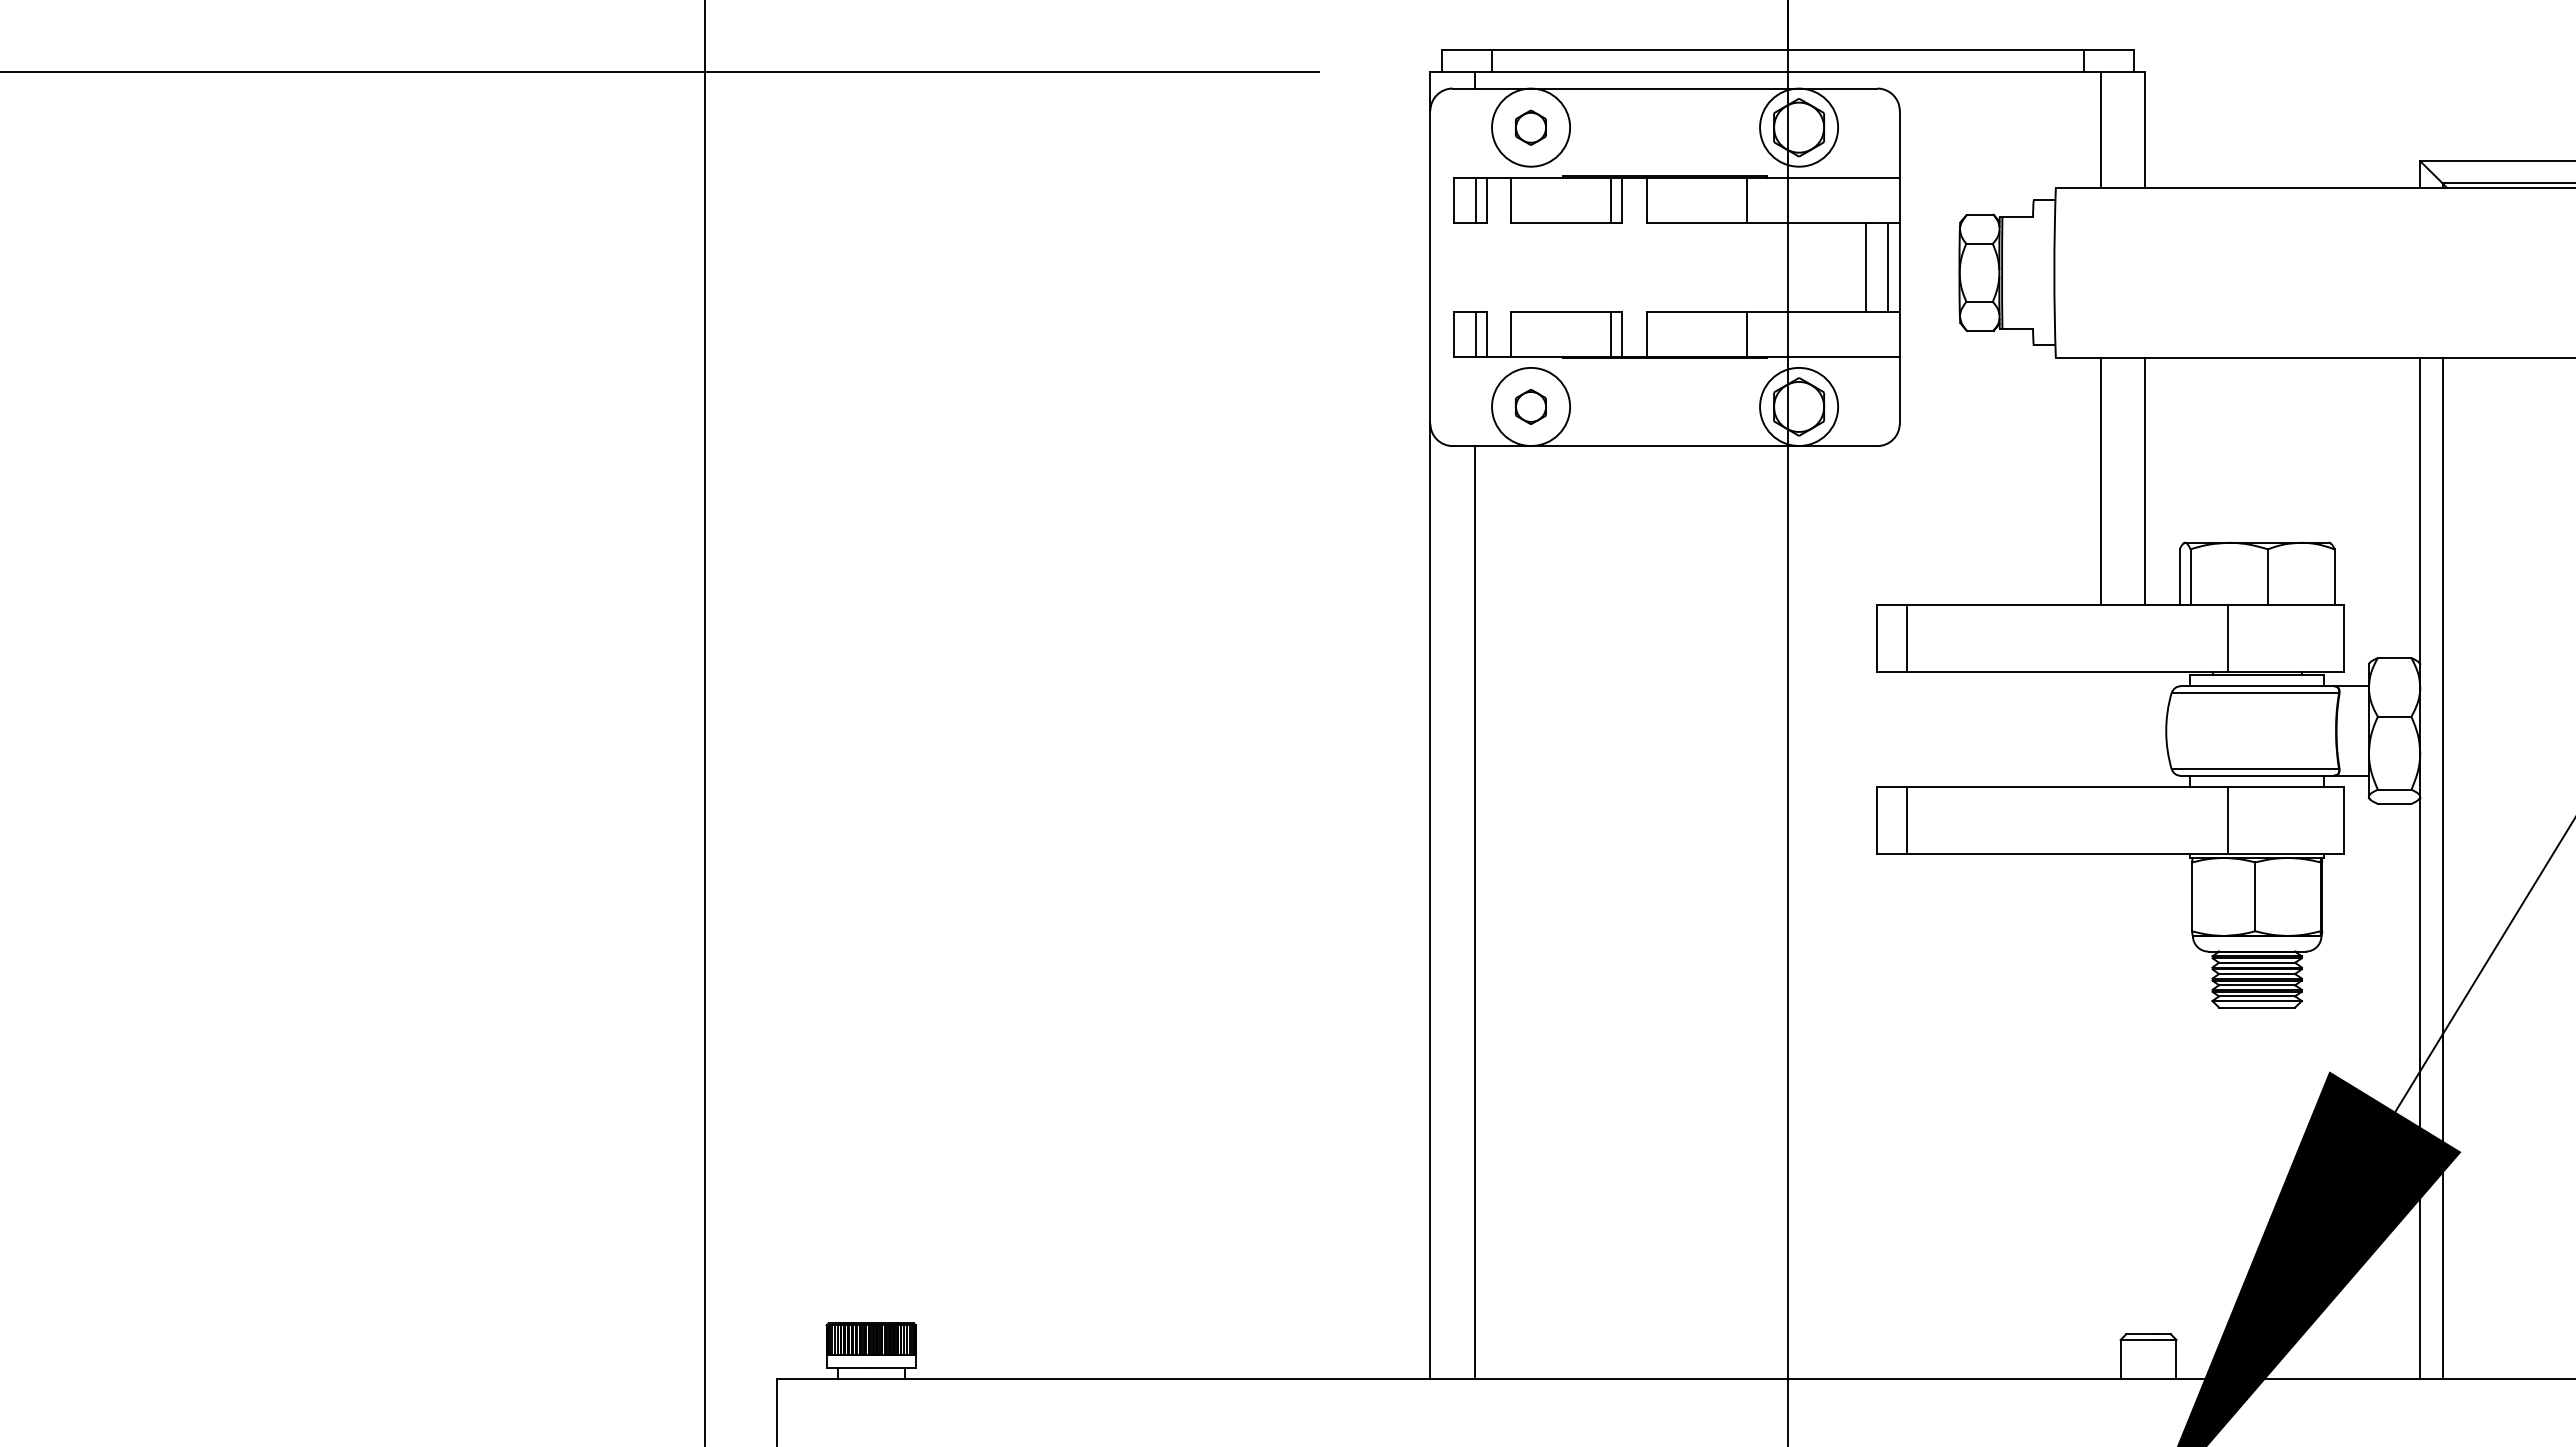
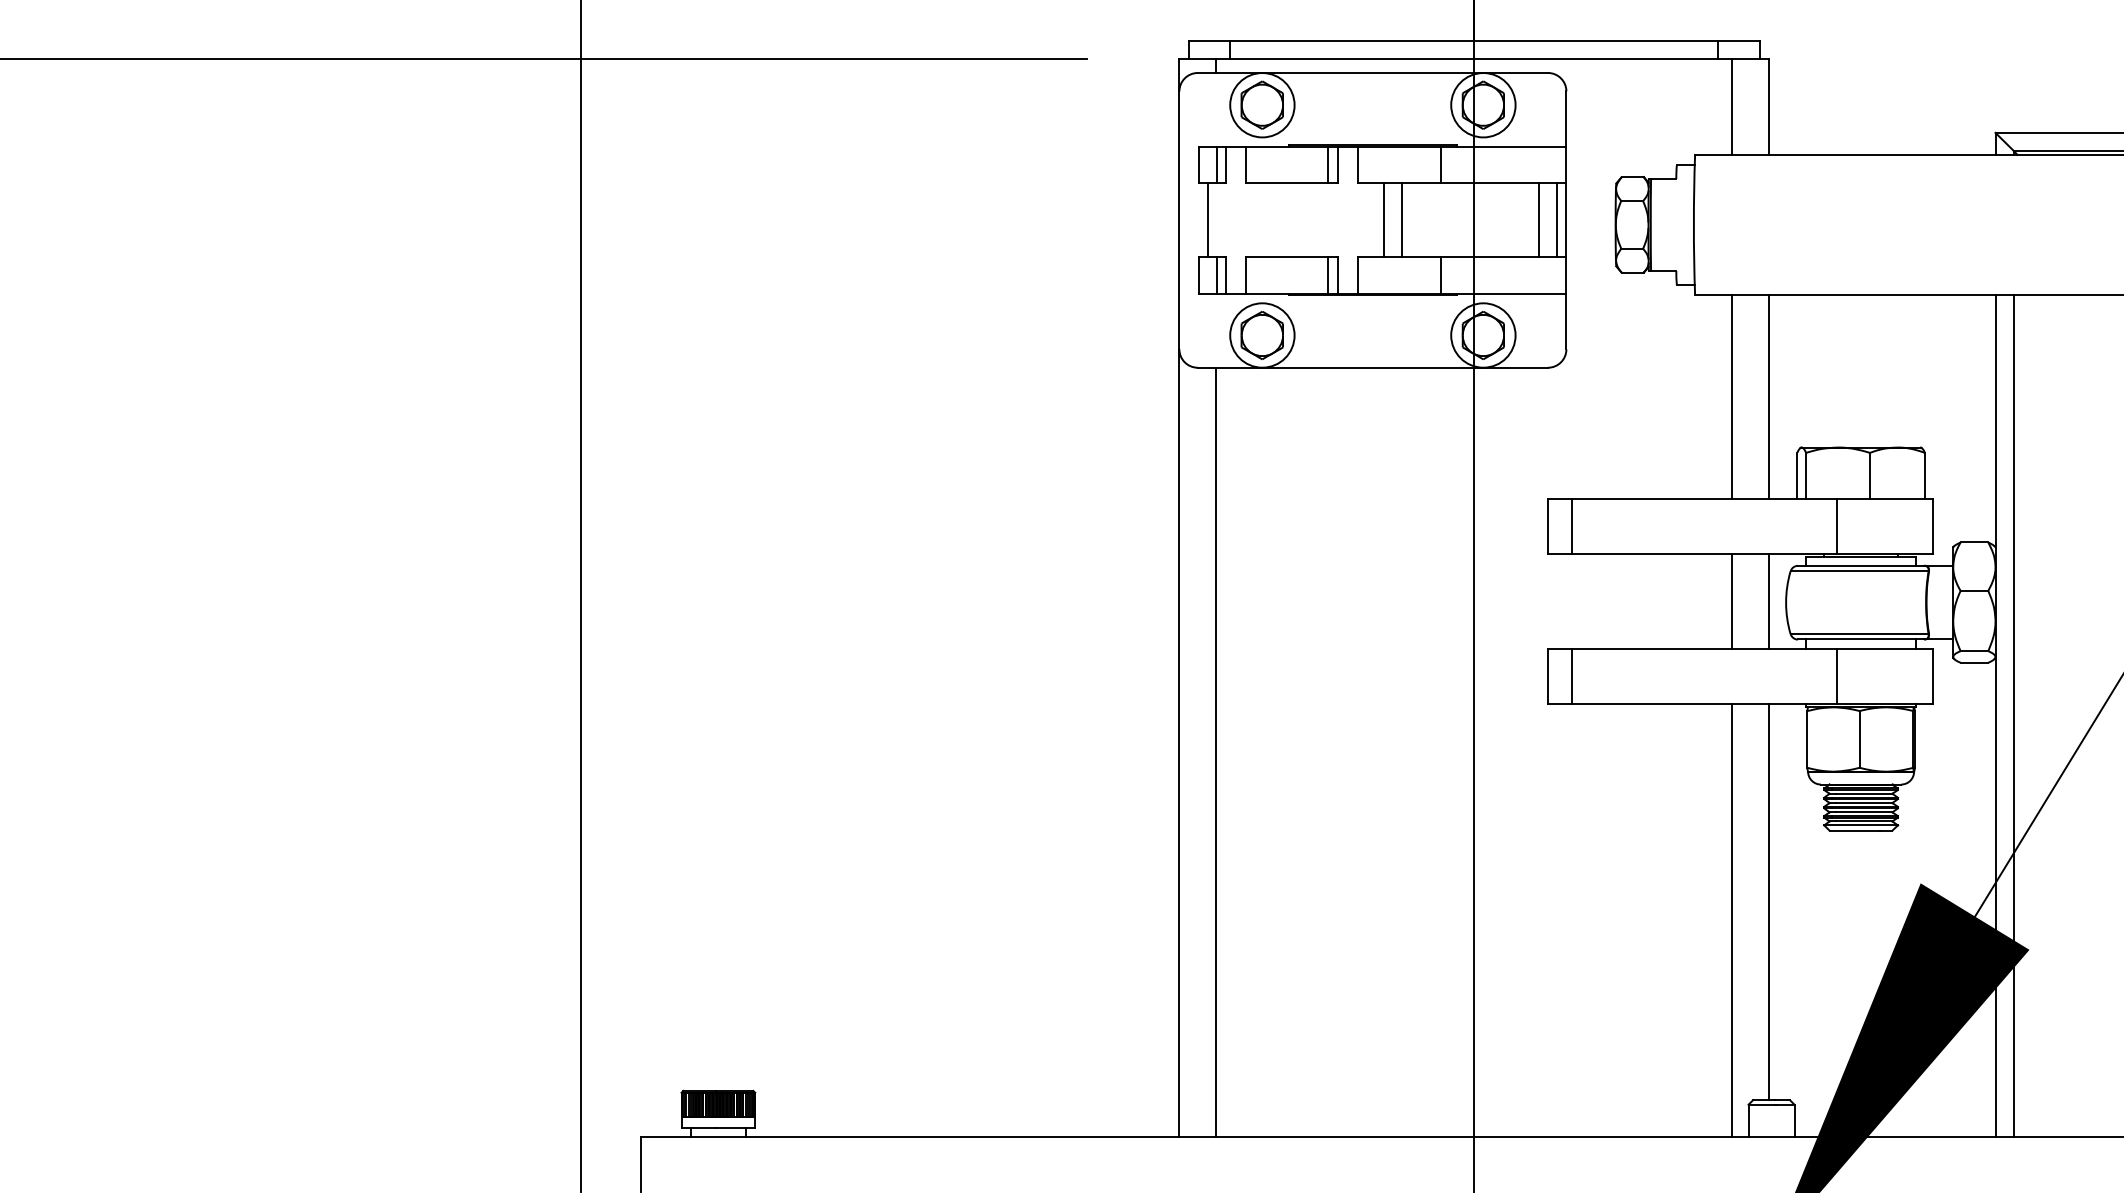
part: (1530, 127) -> (1261, 105), size x1.67
line: (1464, 267) -> (1207, 220), added
line: (1678, 267) -> (1383, 220), added
line: (1699, 267) -> (1401, 220), added
part: (1530, 406) -> (1261, 335), size x1.67
line: (2100, 729) -> (1731, 601), added
line: (2145, 729) -> (1769, 601), added
line: (2145, 1093) -> (1769, 901), added
line: (2100, 1115) -> (1731, 919), added

